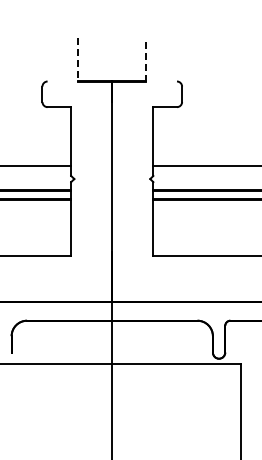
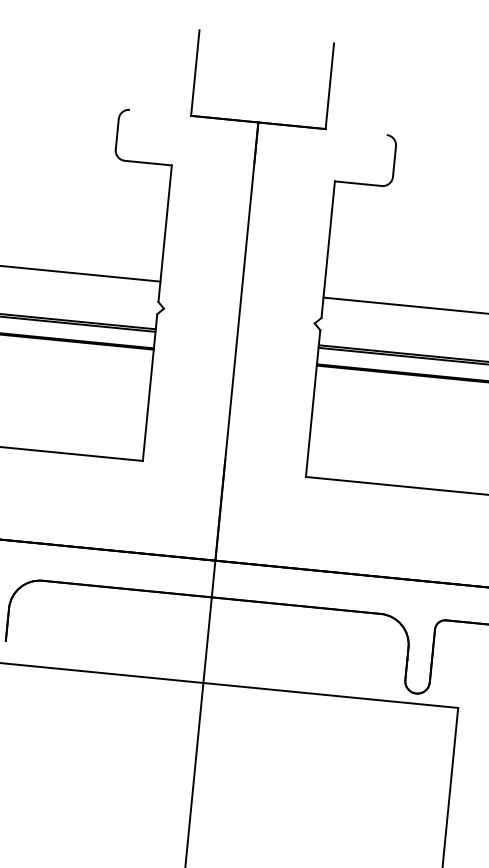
line: (78, 59) -> (195, 72), dashed -> solid
line: (146, 59) -> (330, 85), dashed -> solid

